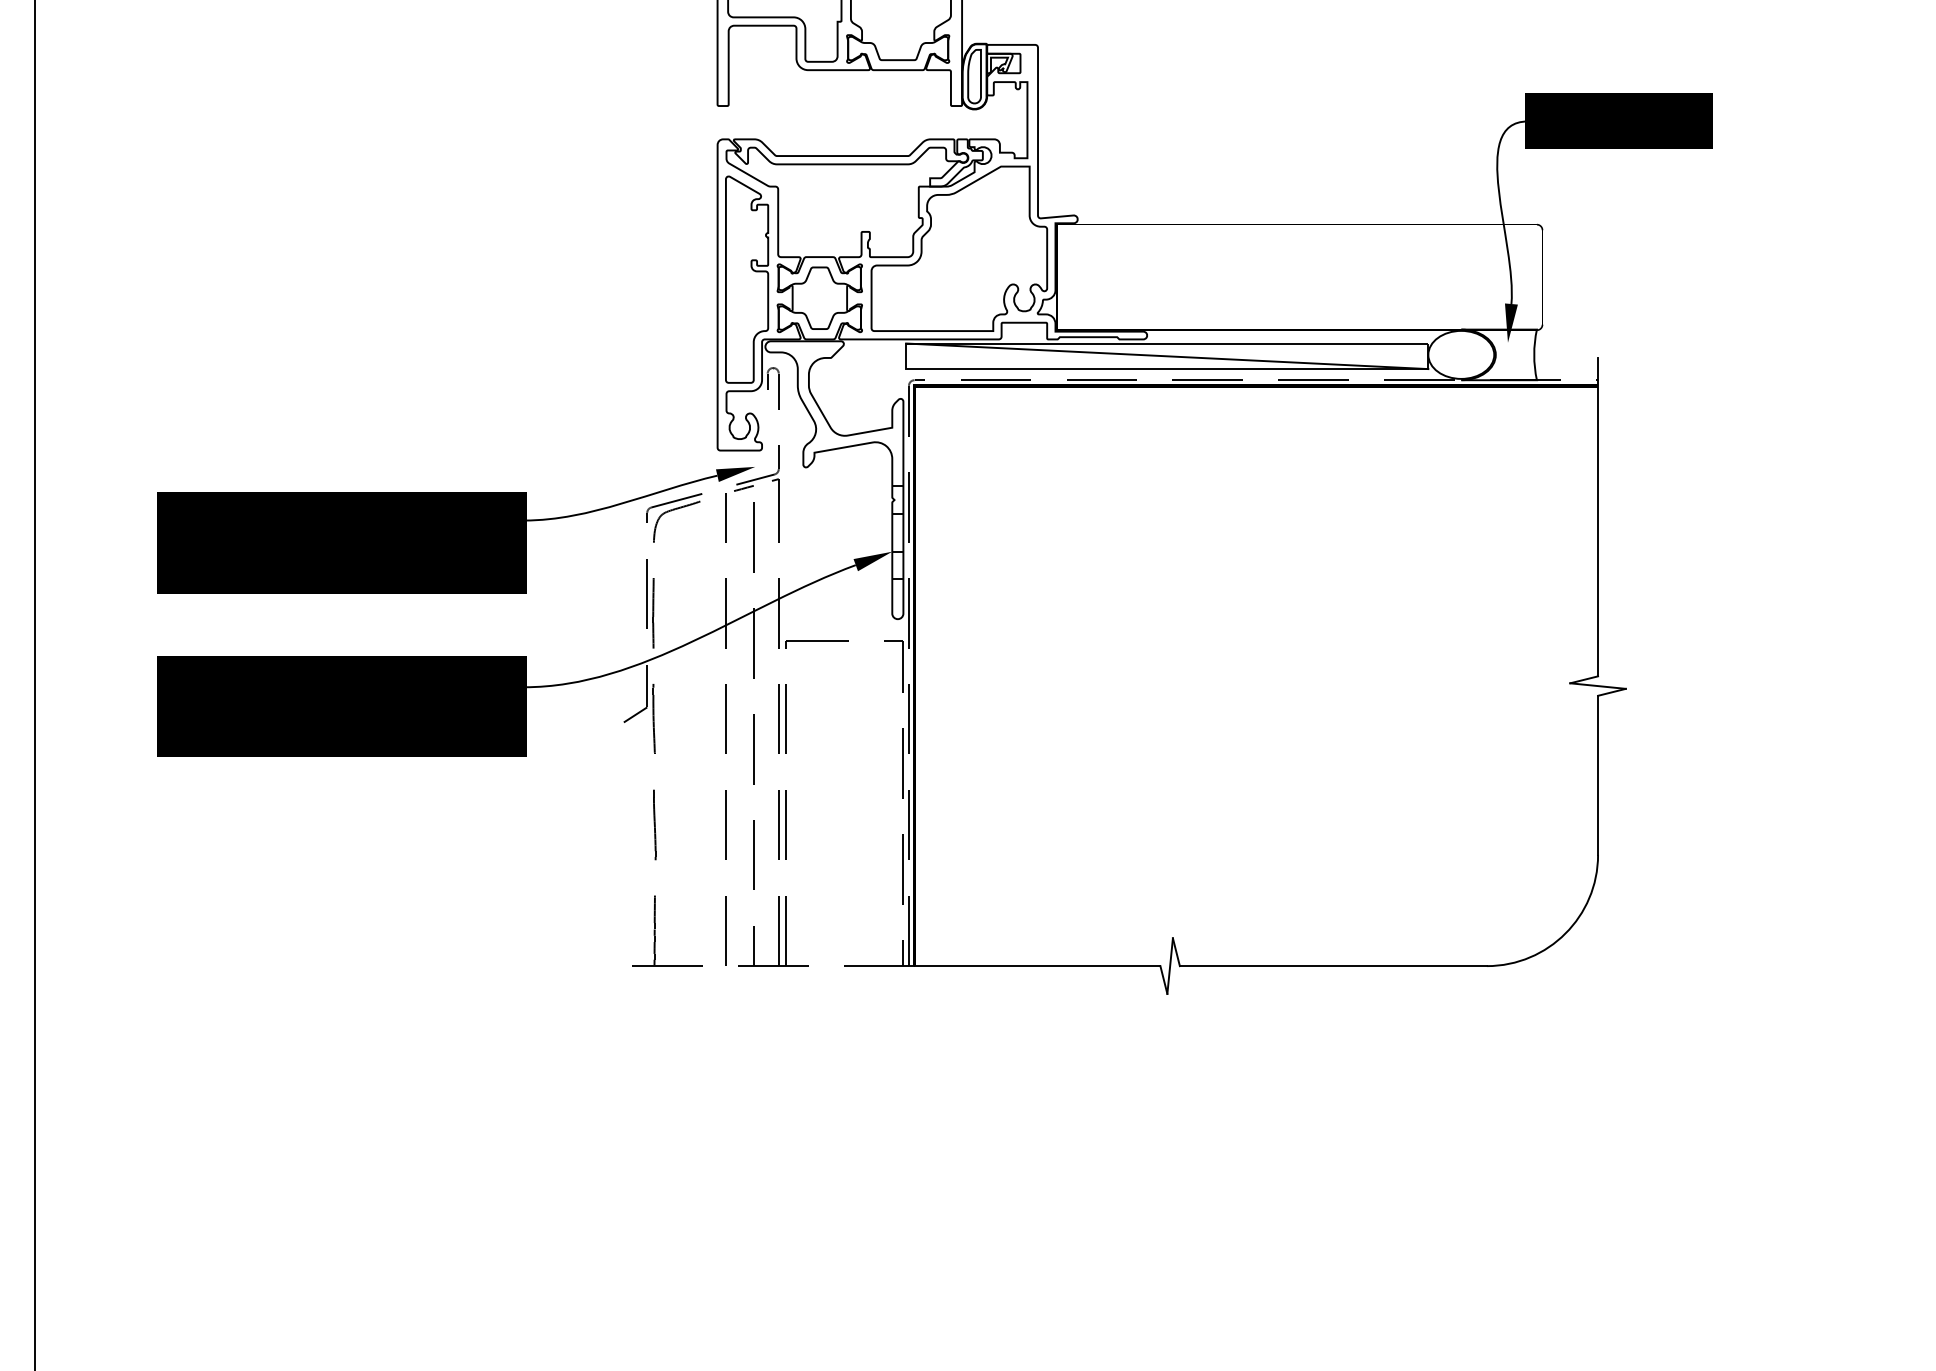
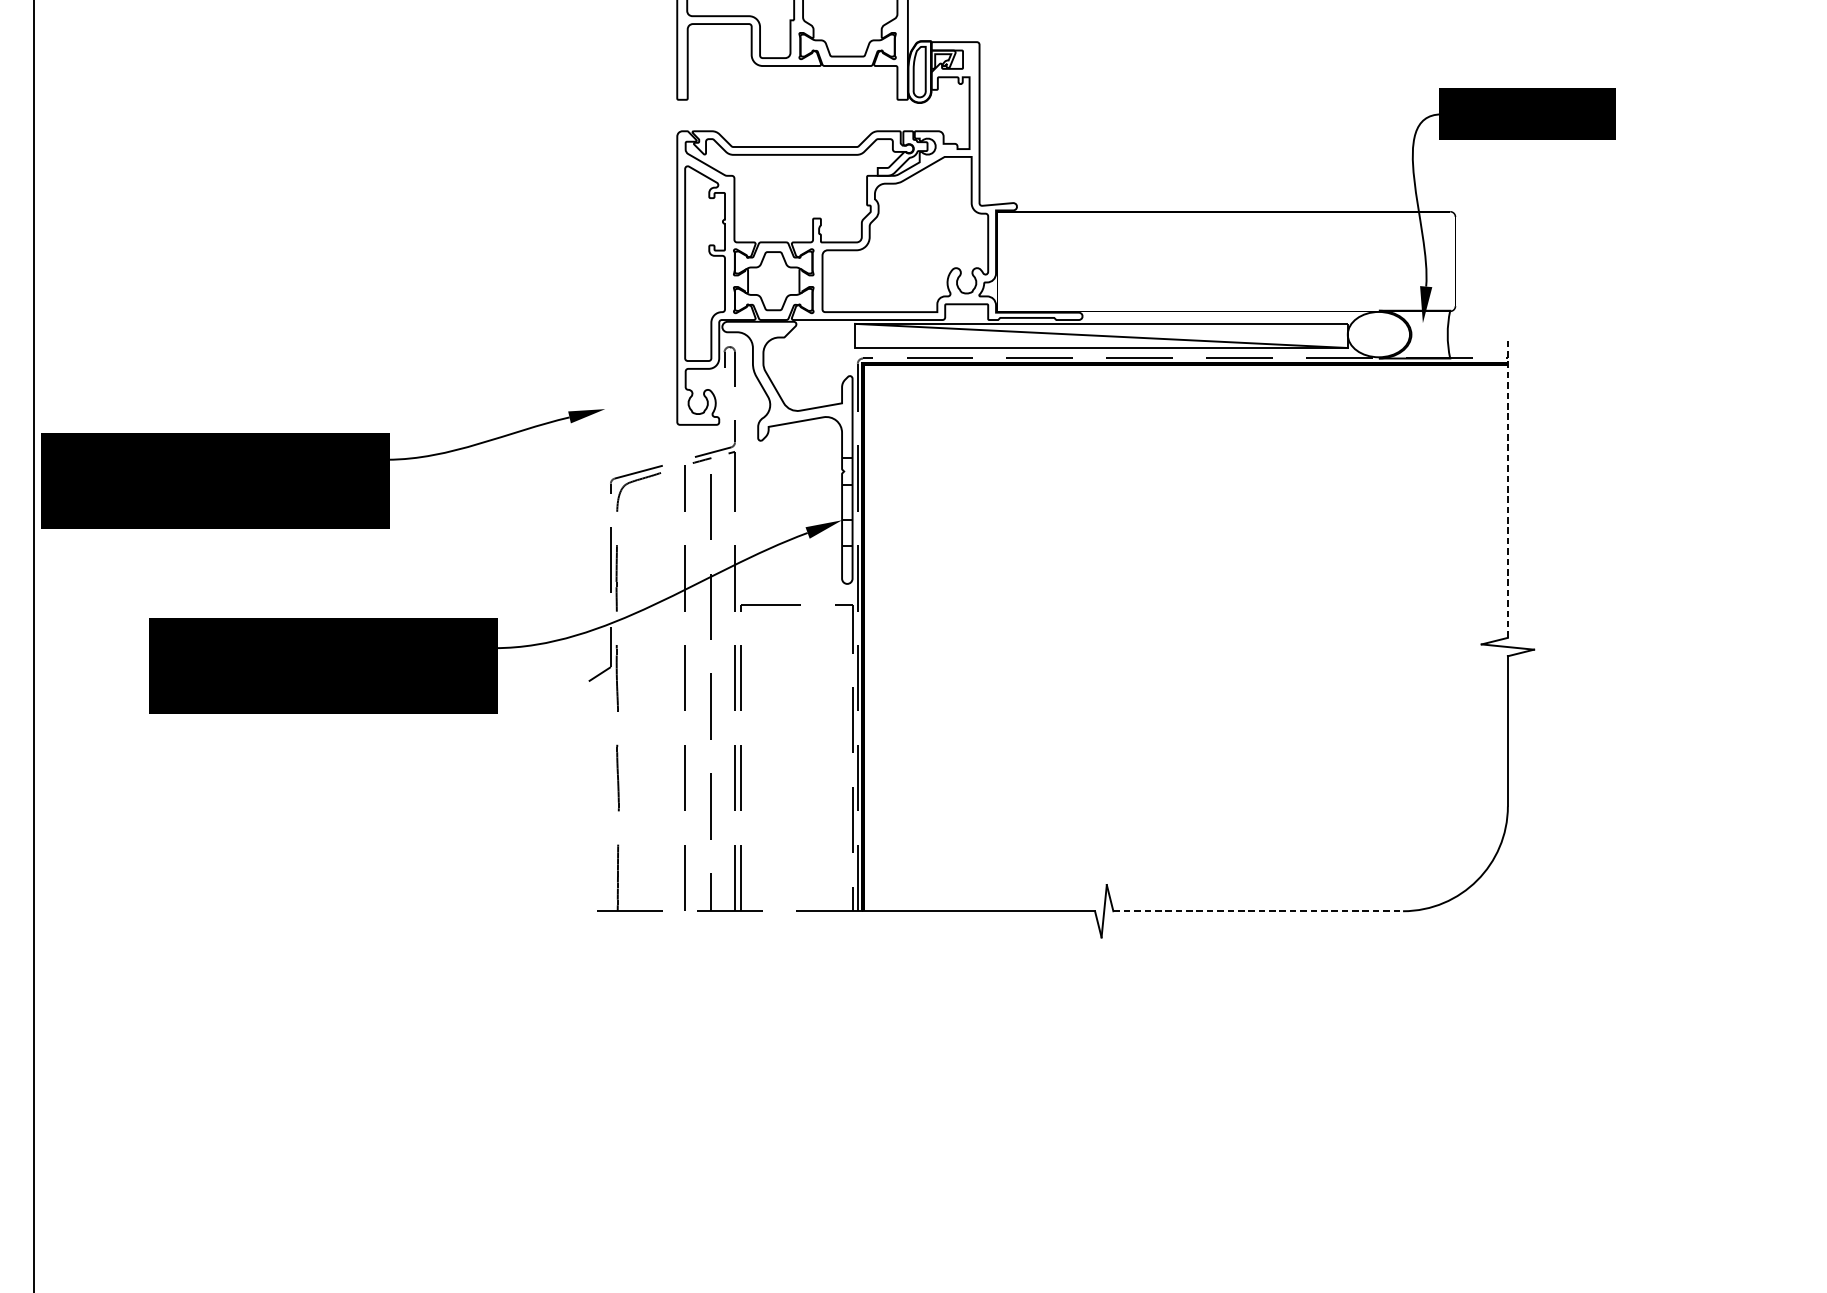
line: (1598, 516) -> (1508, 487), solid -> dashed
part: (455, 530) -> (322, 469), moved
line: (1333, 966) -> (1258, 911), solid -> dashed

